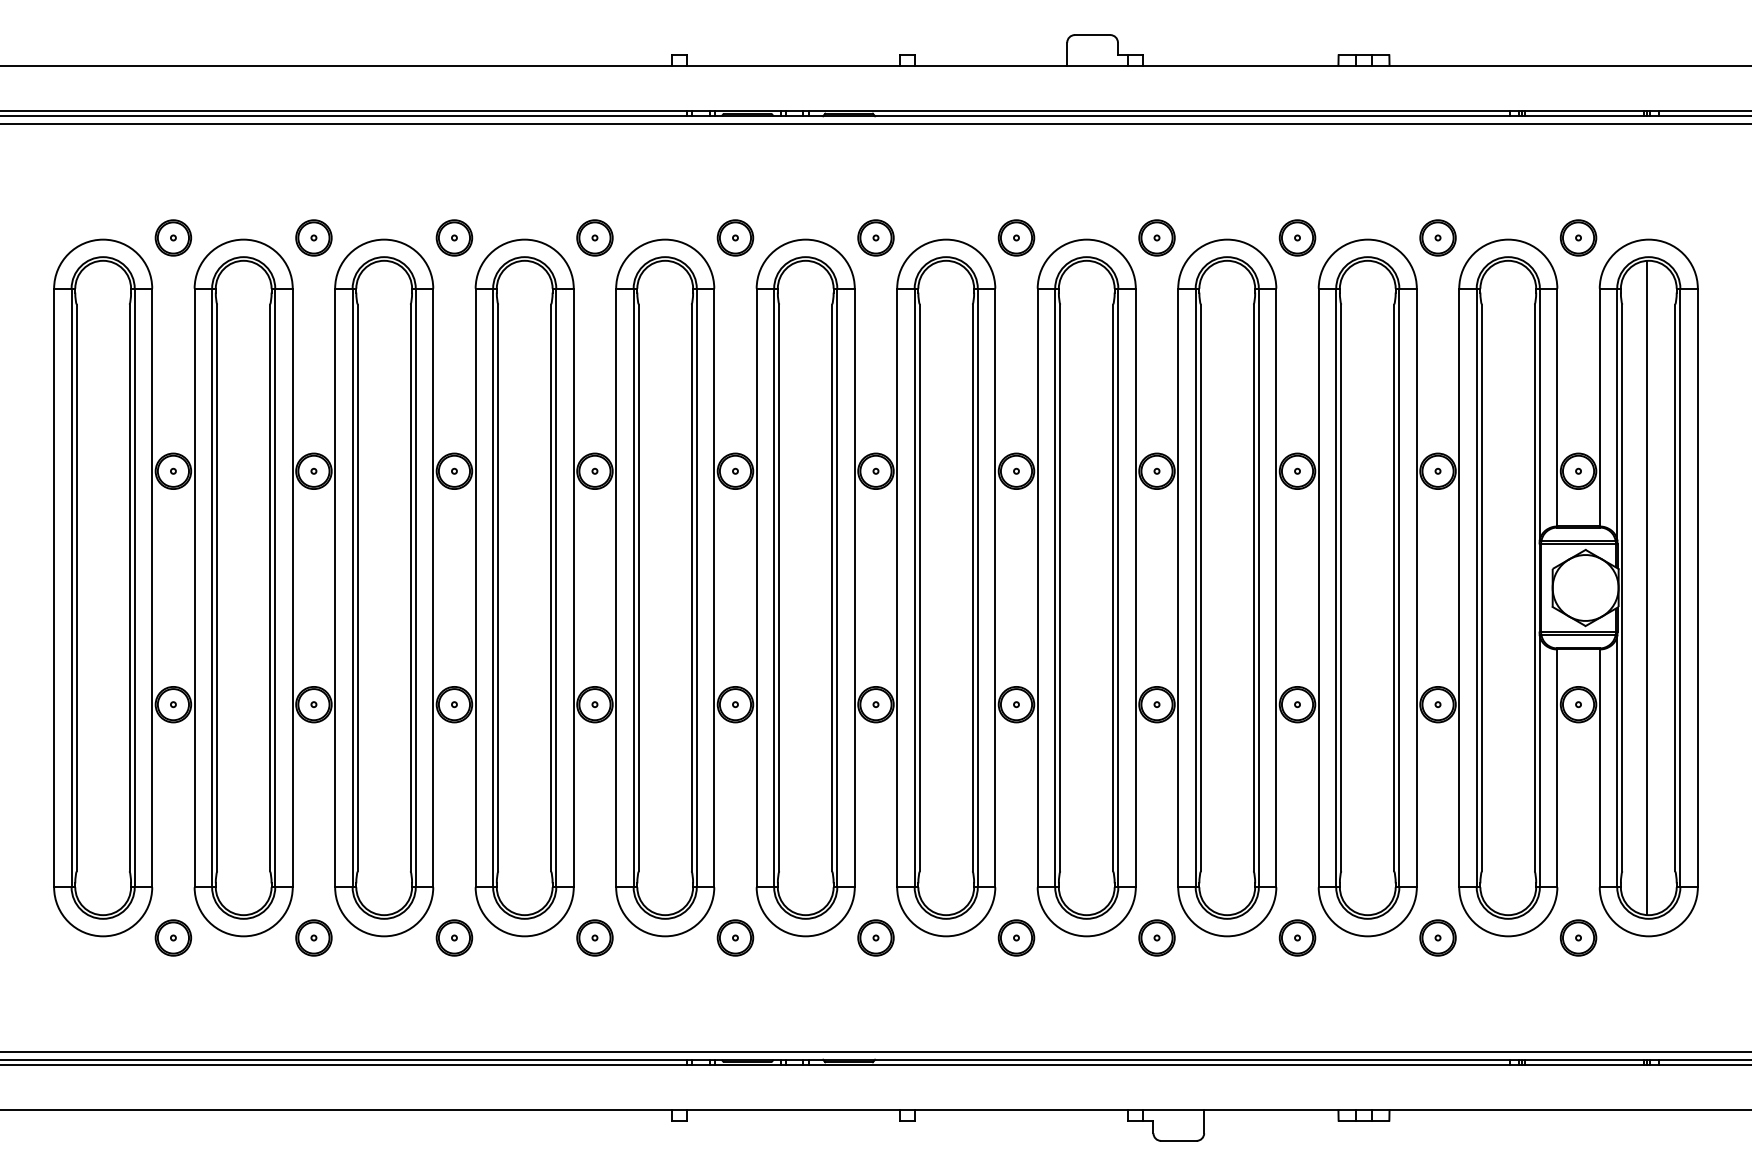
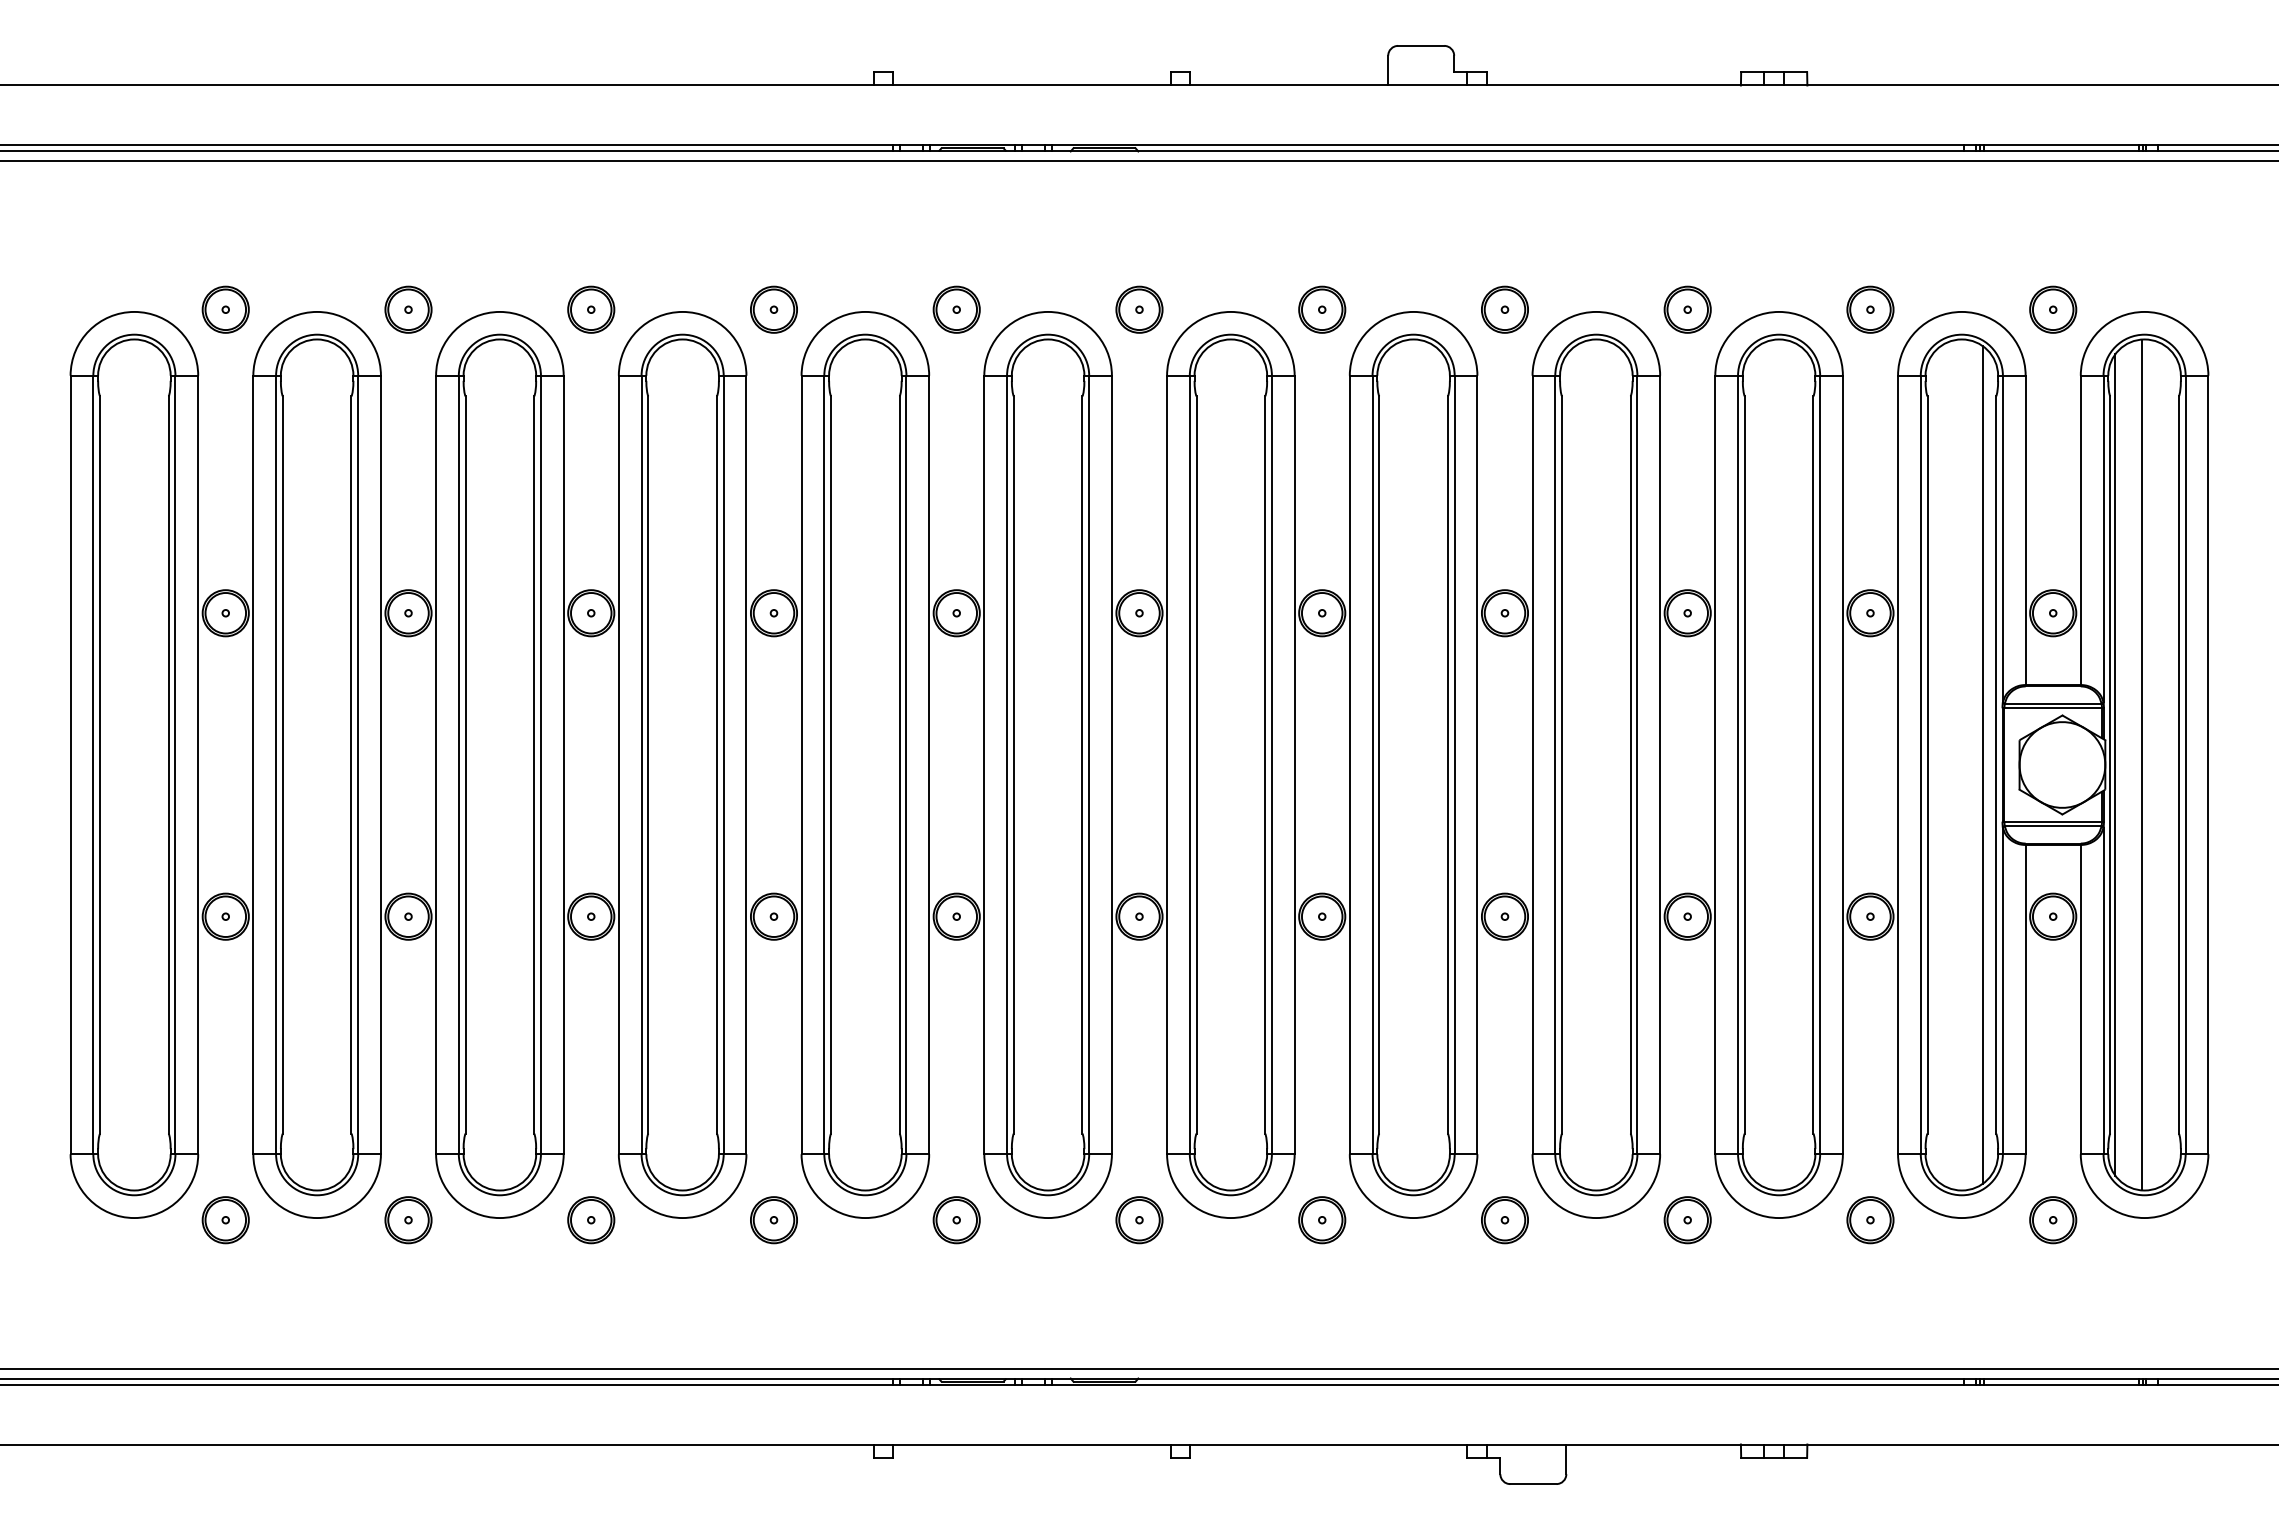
line: (1524, 587) -> (1983, 764), added
line: (1626, 587) -> (2115, 764), added

